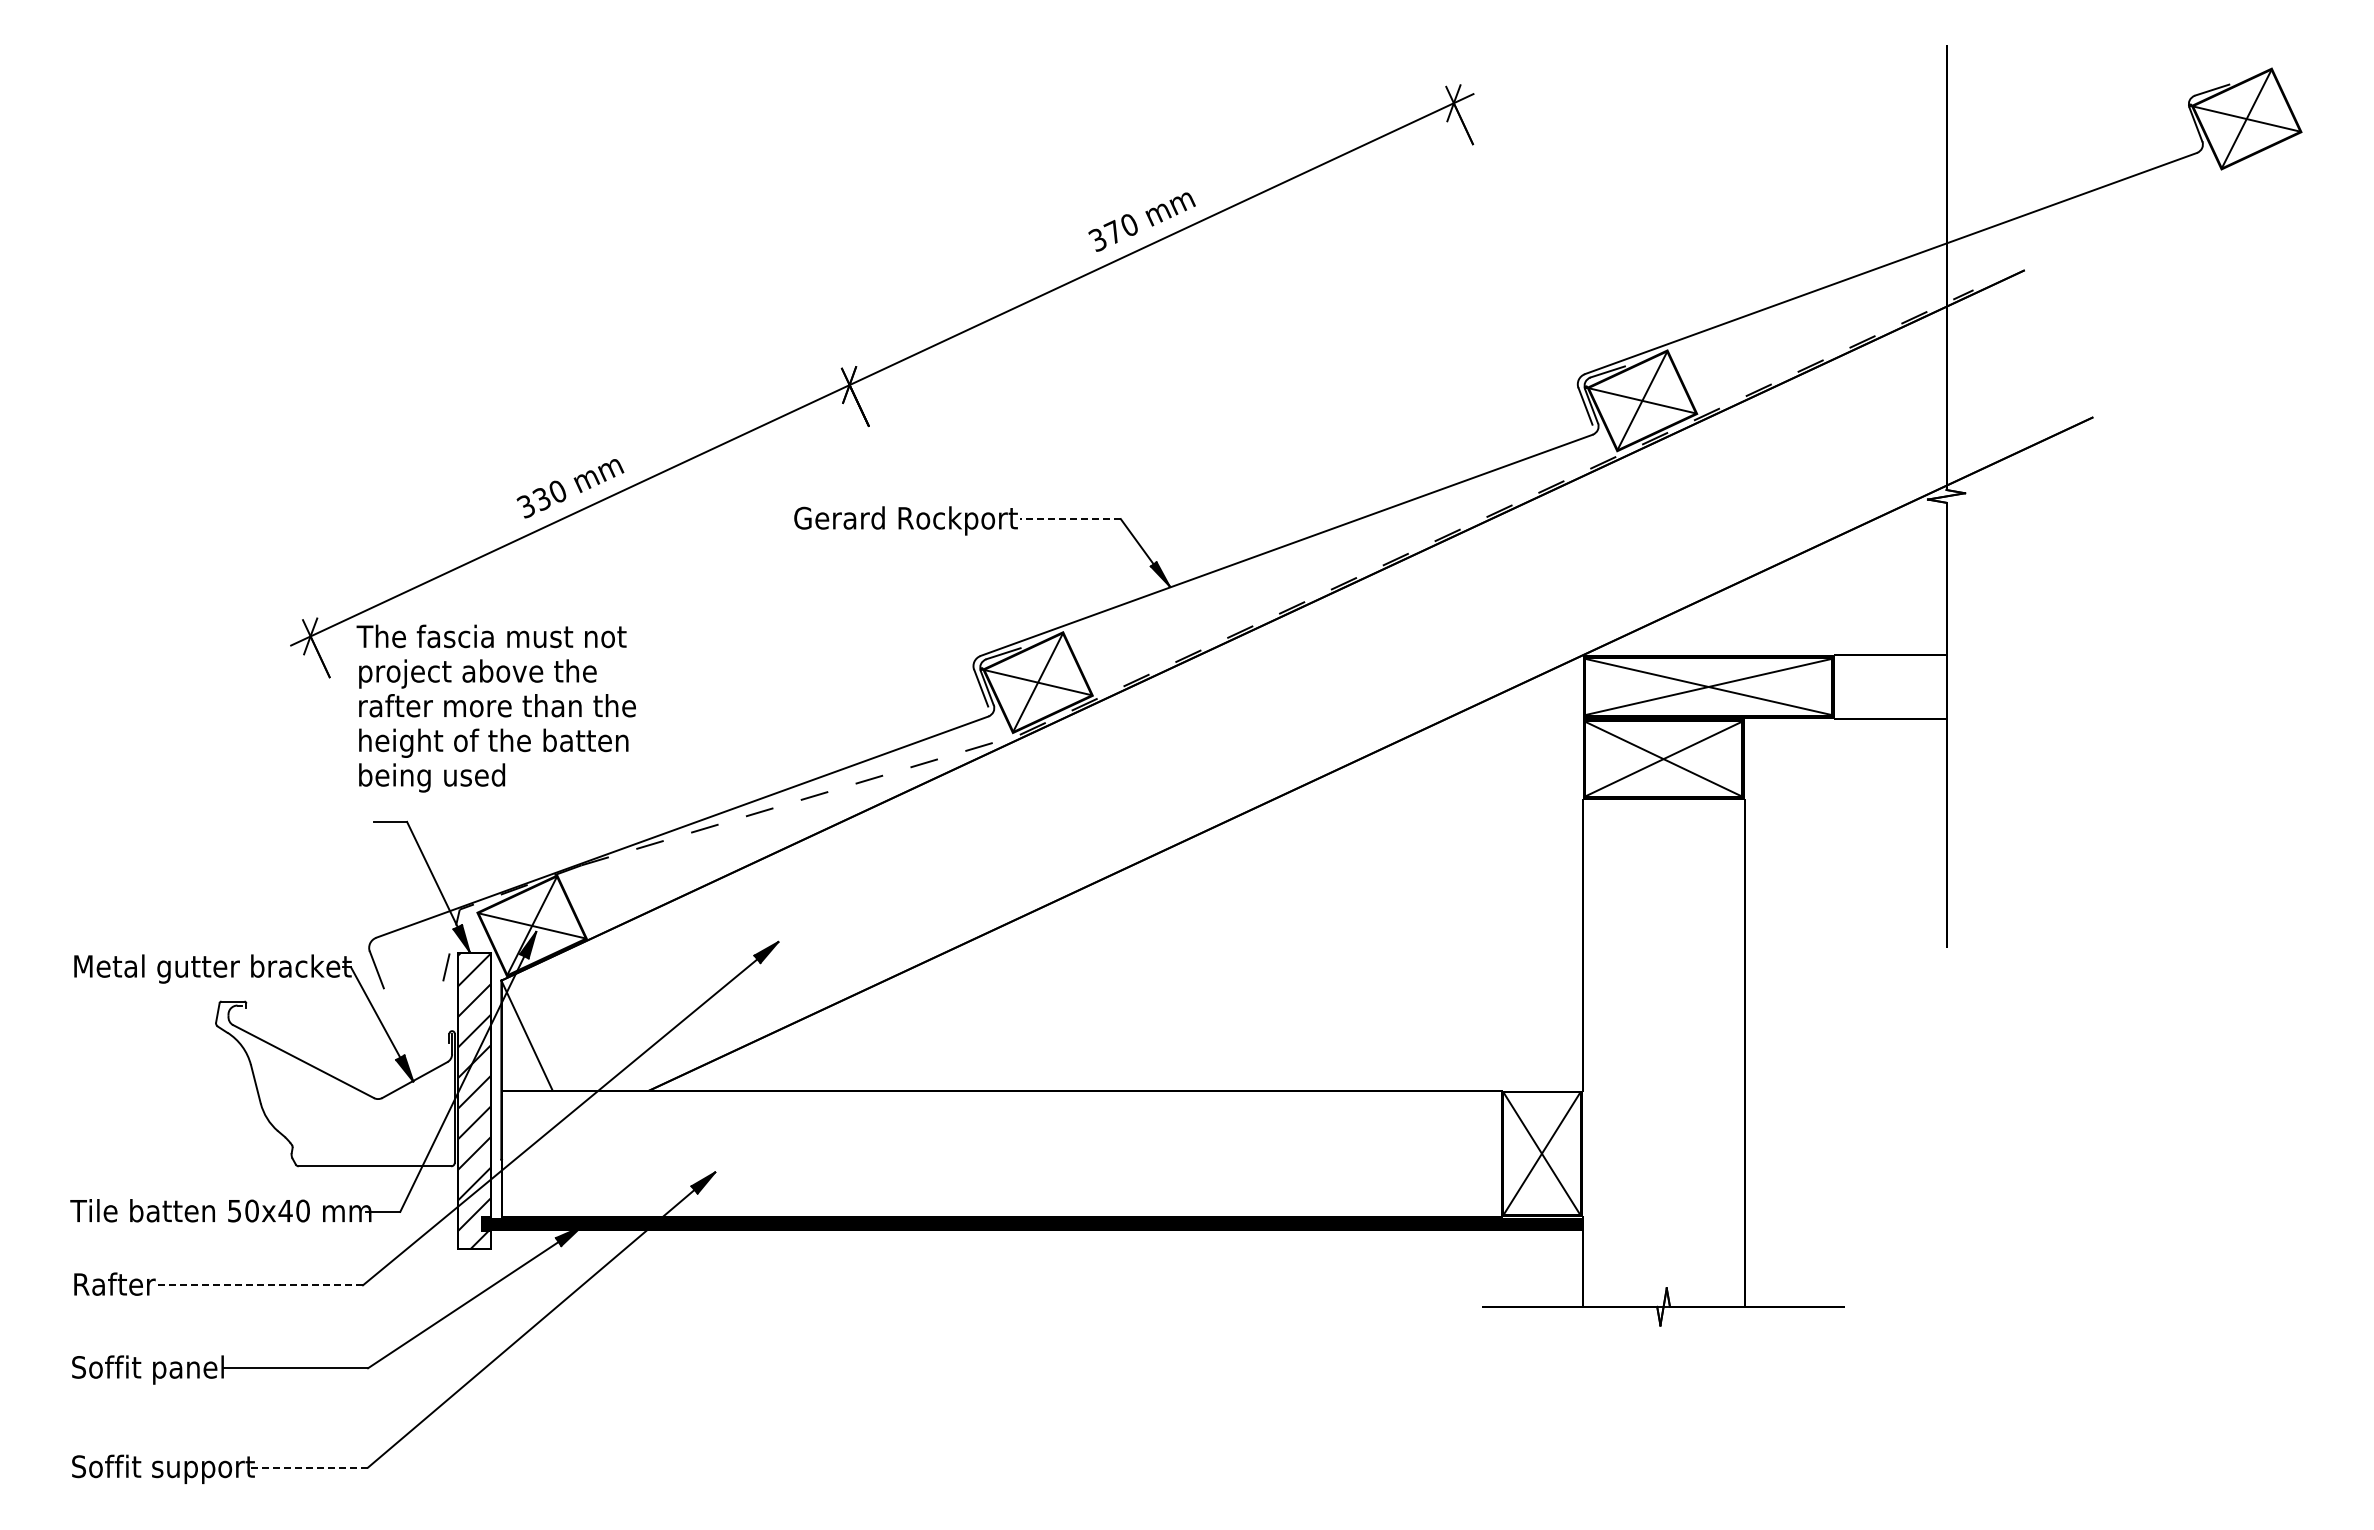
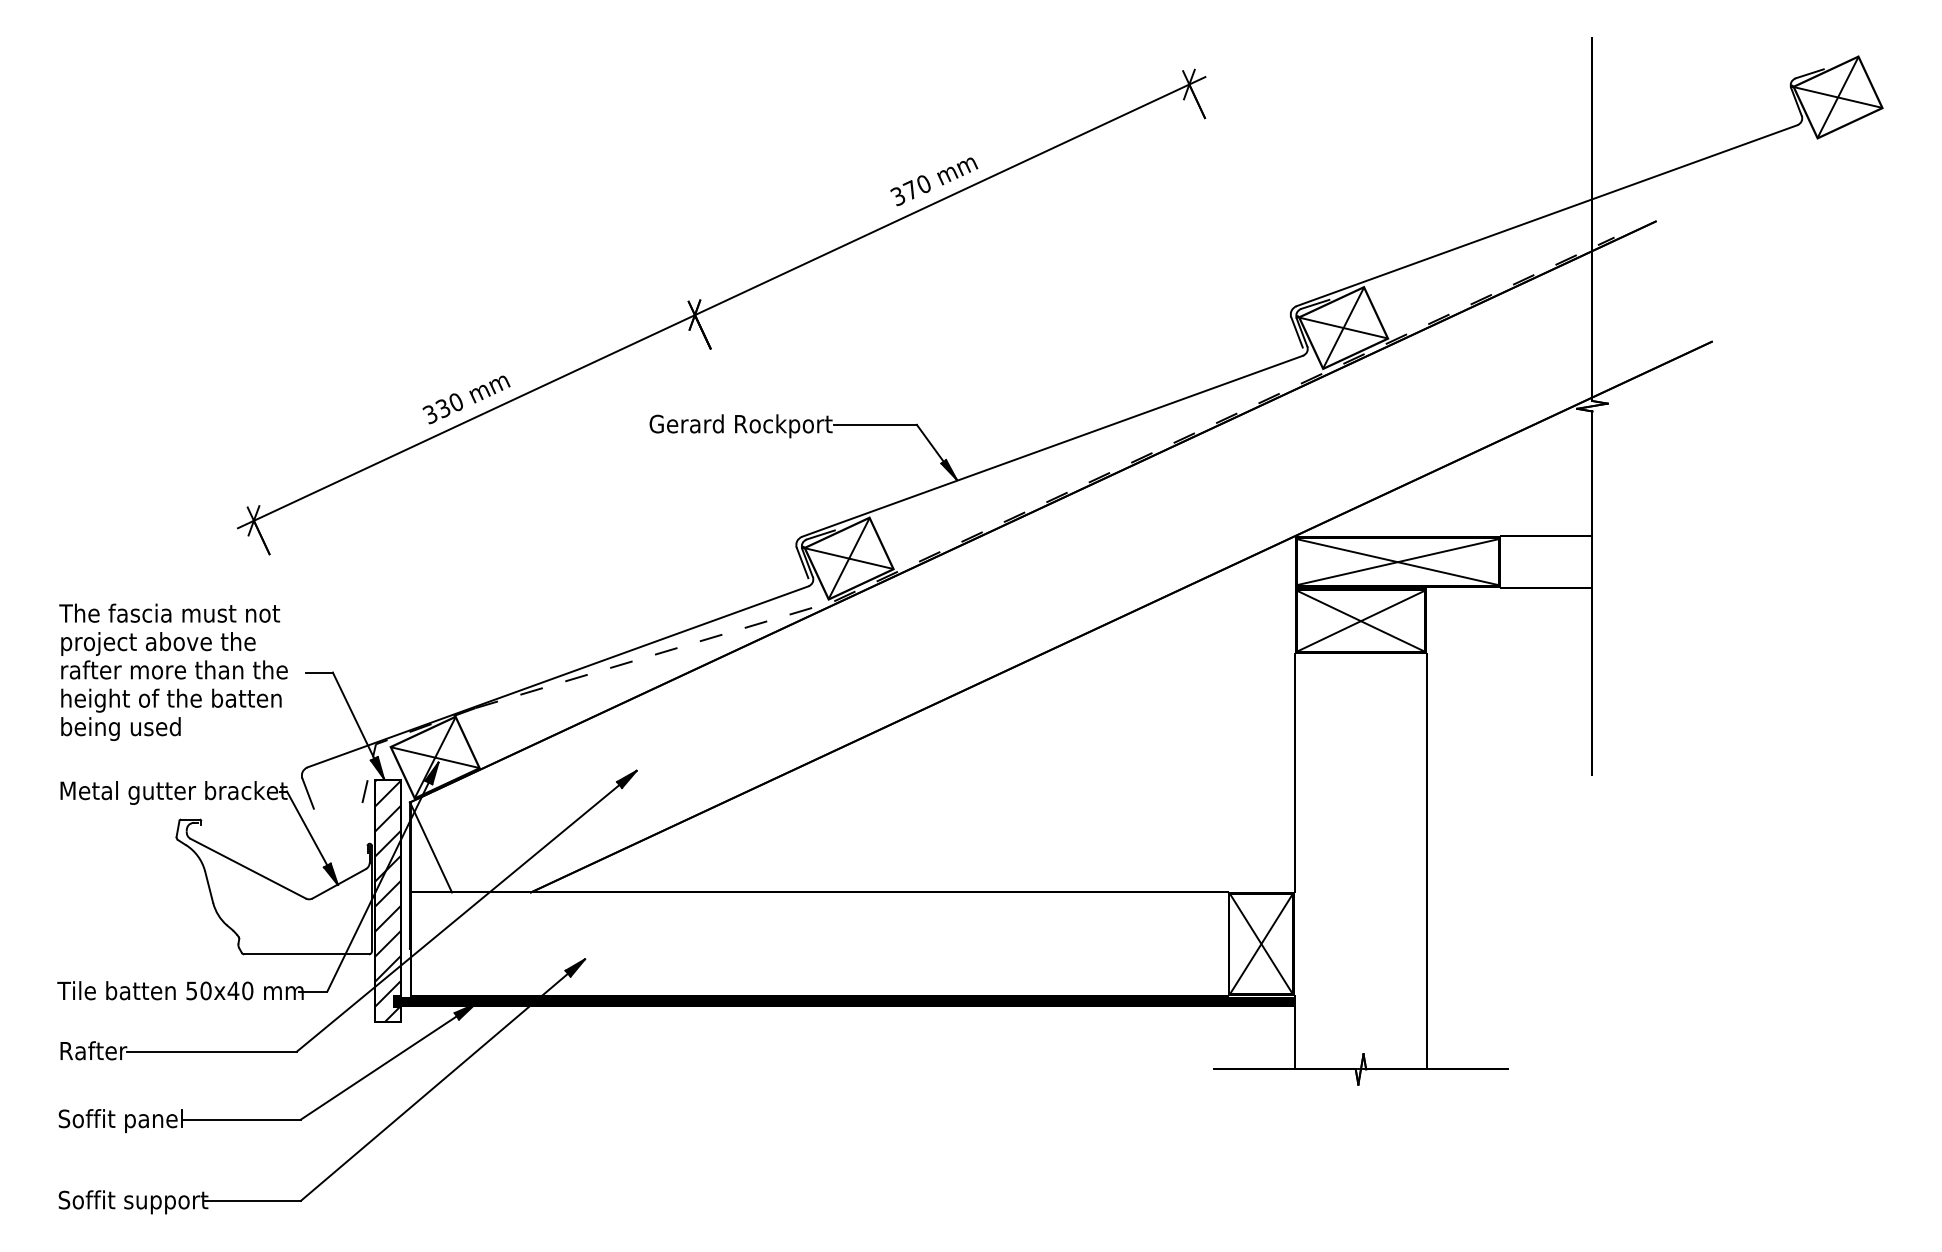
line: (1070, 519) -> (875, 425), dashed -> solid
text: (495, 708) -> (172, 672), moved
line: (259, 1285) -> (212, 1051), dashed -> solid
line: (309, 1467) -> (253, 1200), dashed -> solid

